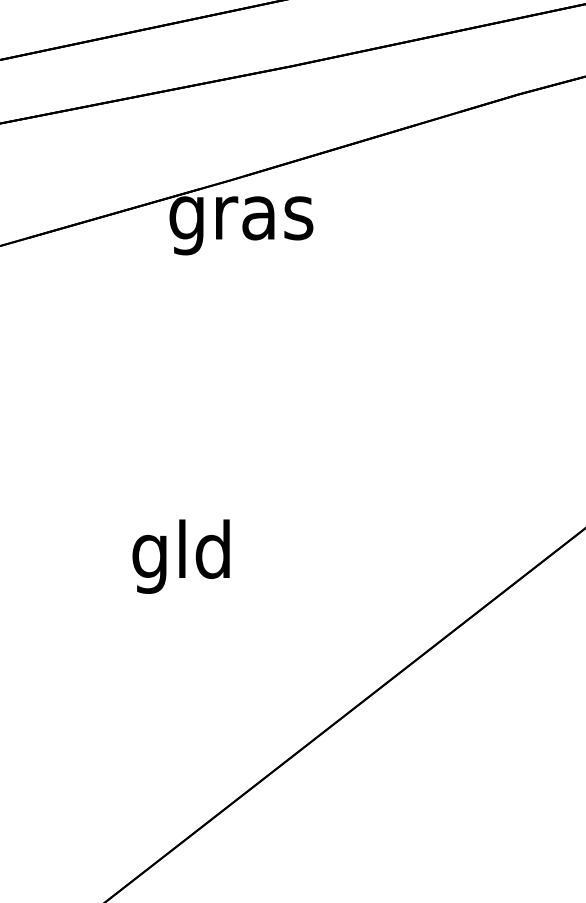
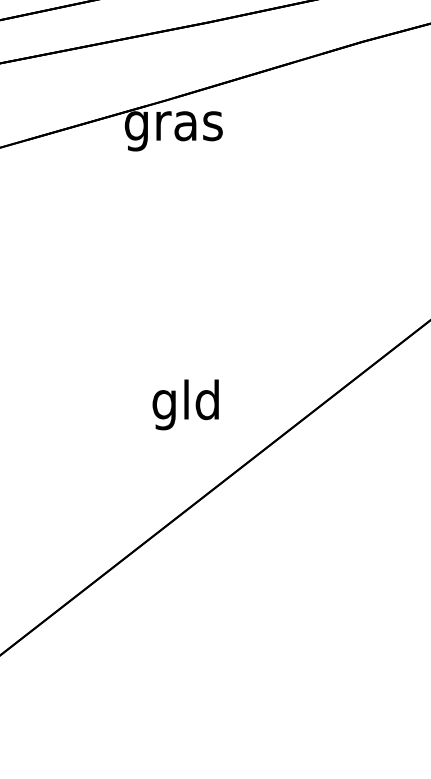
text: (180, 556) -> (185, 404), moved

